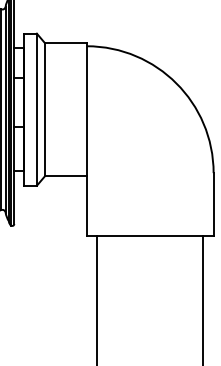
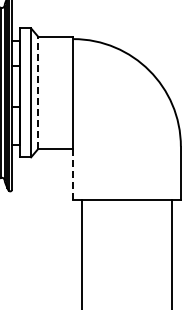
line: (45, 109) -> (38, 92), solid -> dashed
line: (86, 207) -> (73, 175), solid -> dashed

